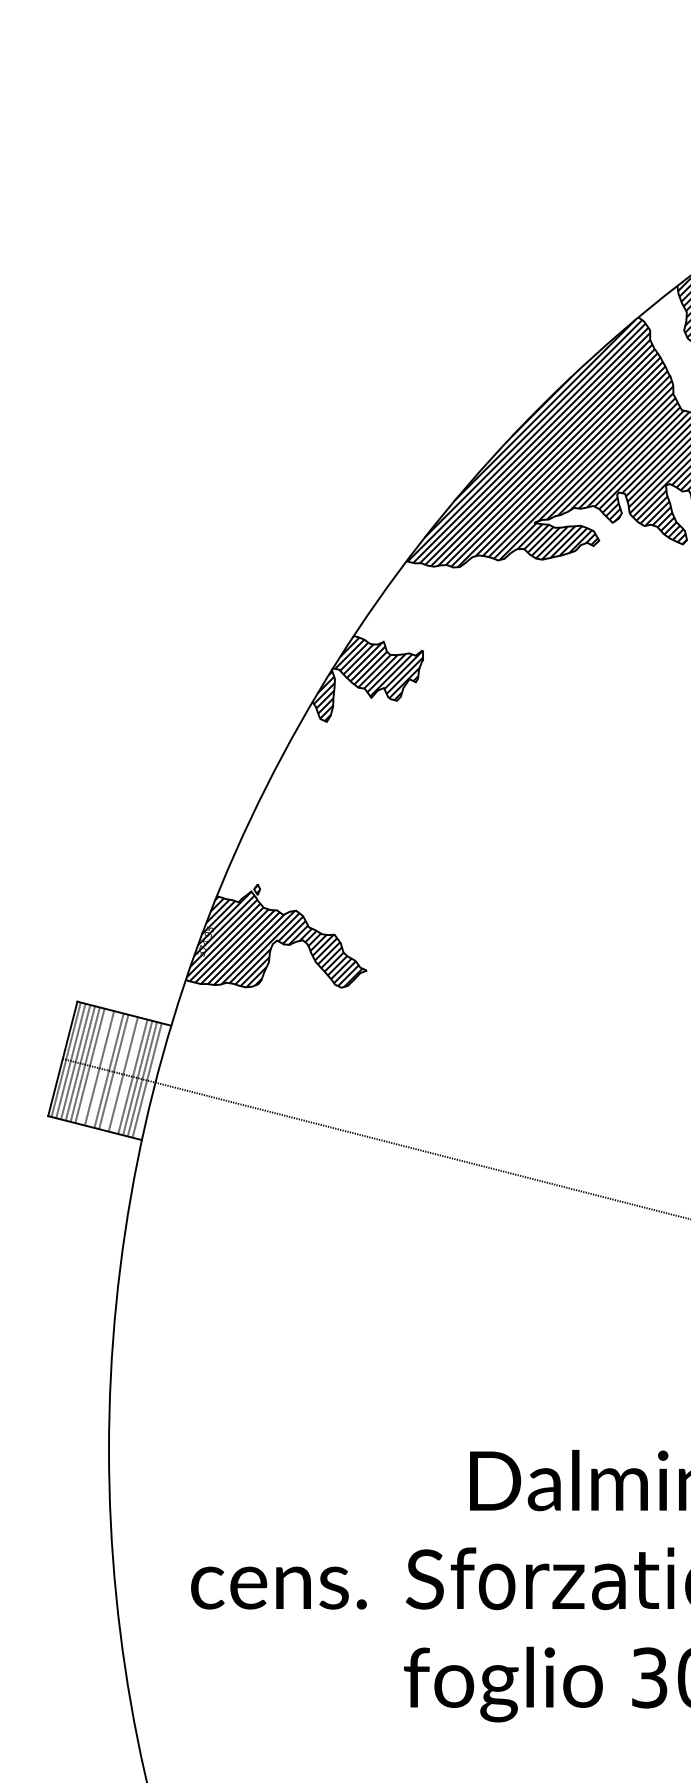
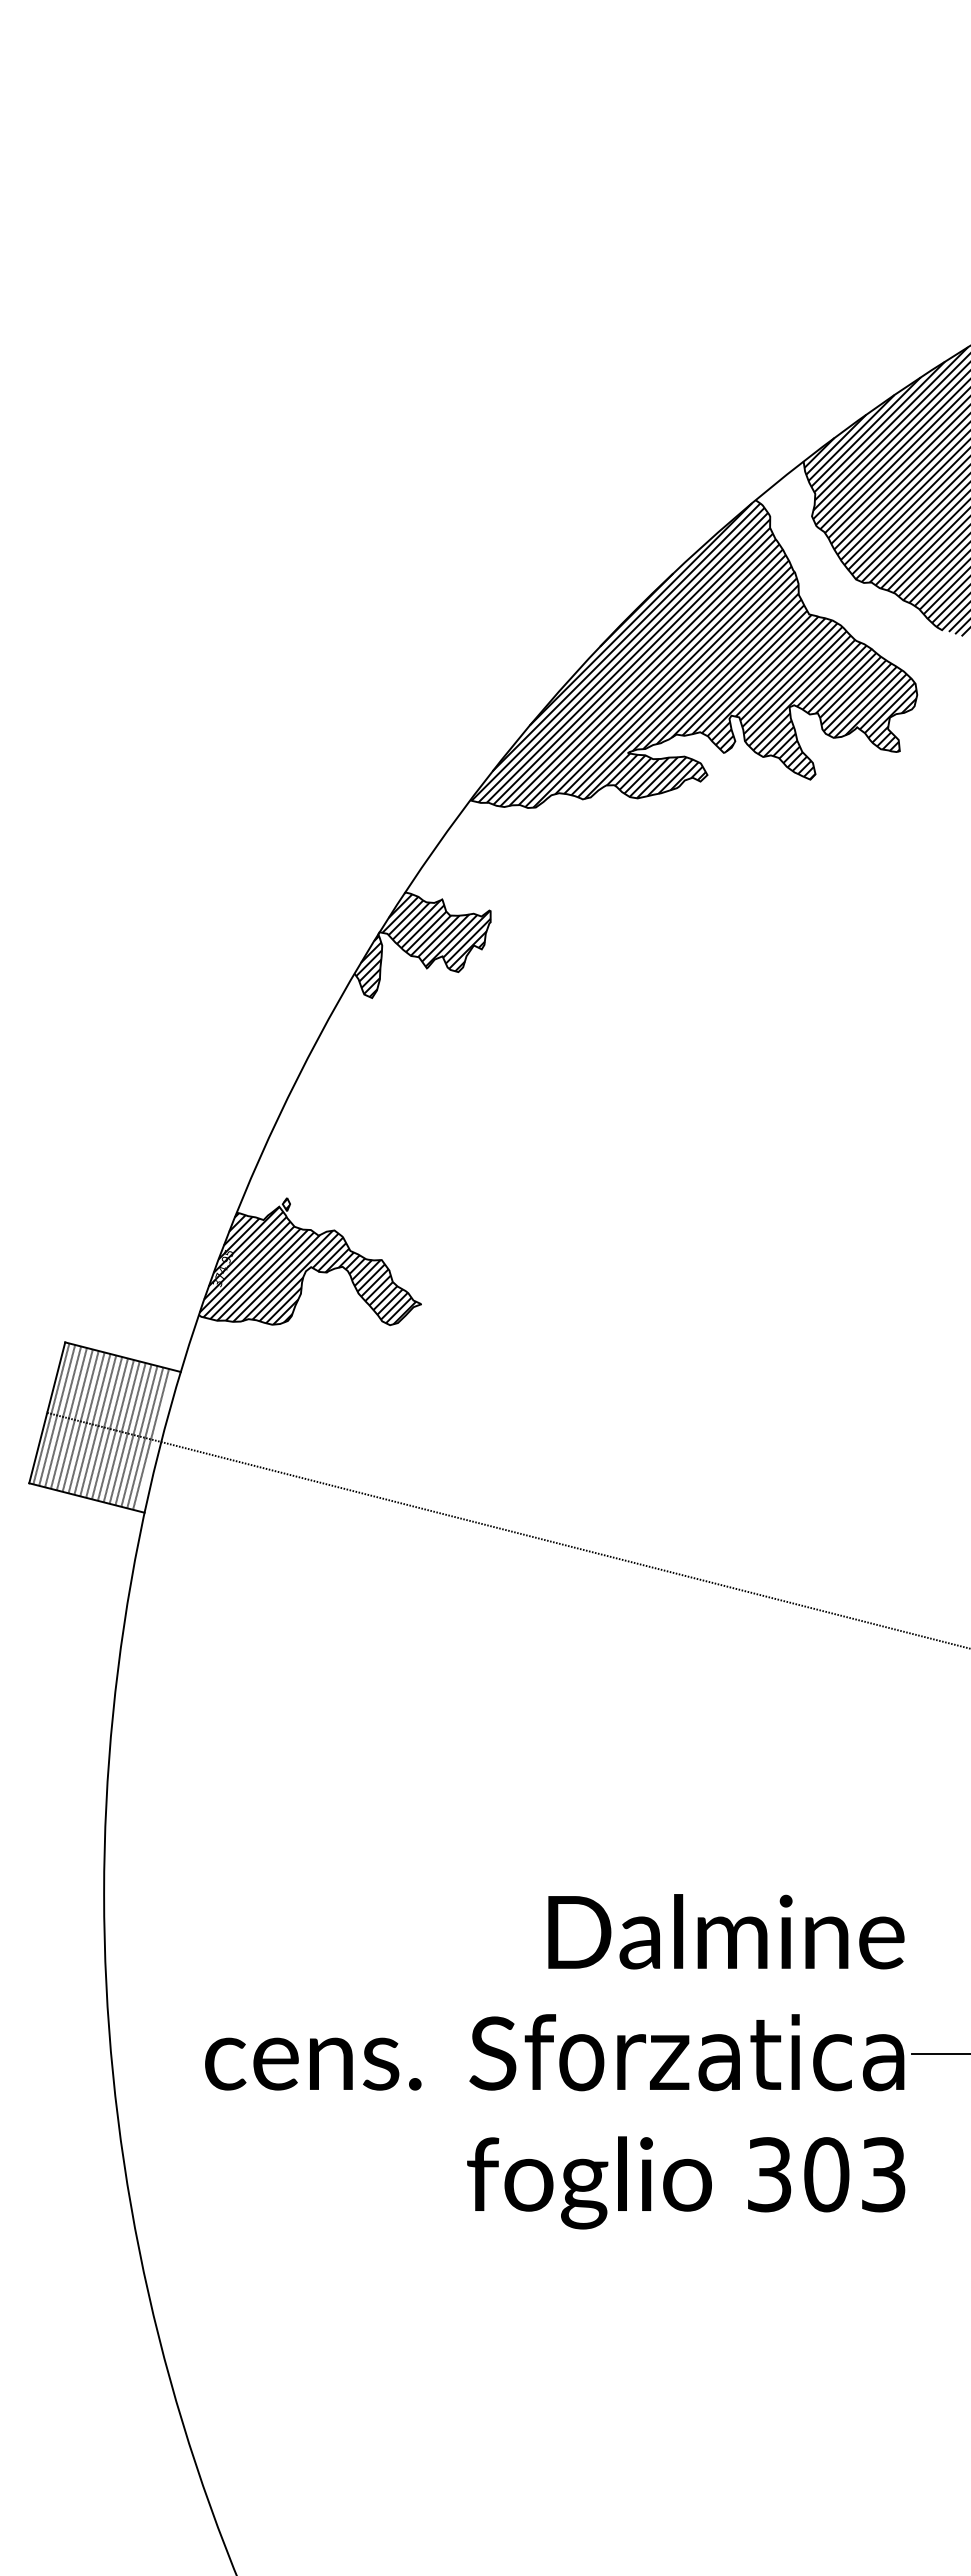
line: (94, 1066) -> (86, 1422), added
line: (104, 1069) -> (98, 1425), added
line: (118, 1072) -> (115, 1429), added
line: (128, 1075) -> (127, 1433), added

